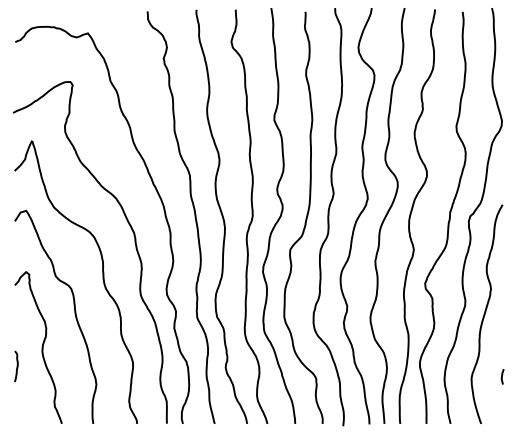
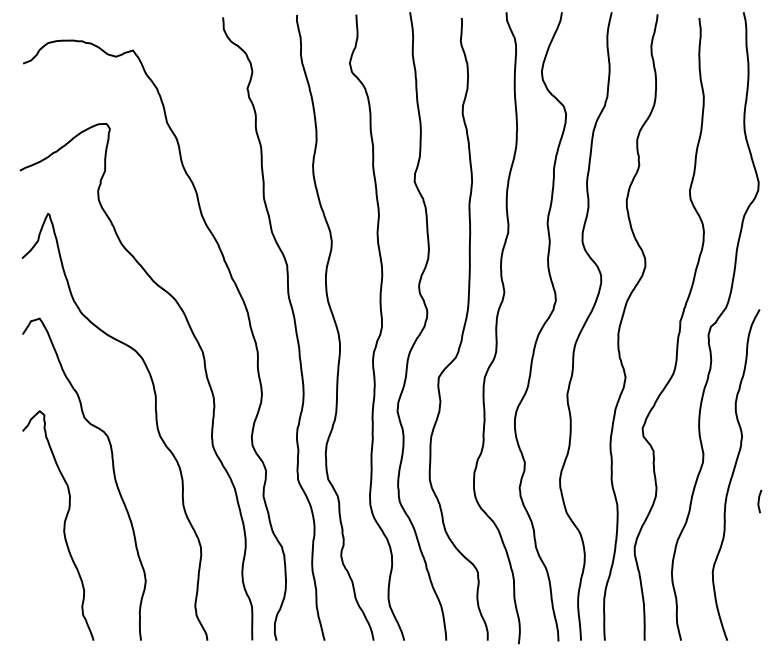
curve: (16, 366) -> (25, 553), removed
line: (502, 376) -> (759, 501), moved

